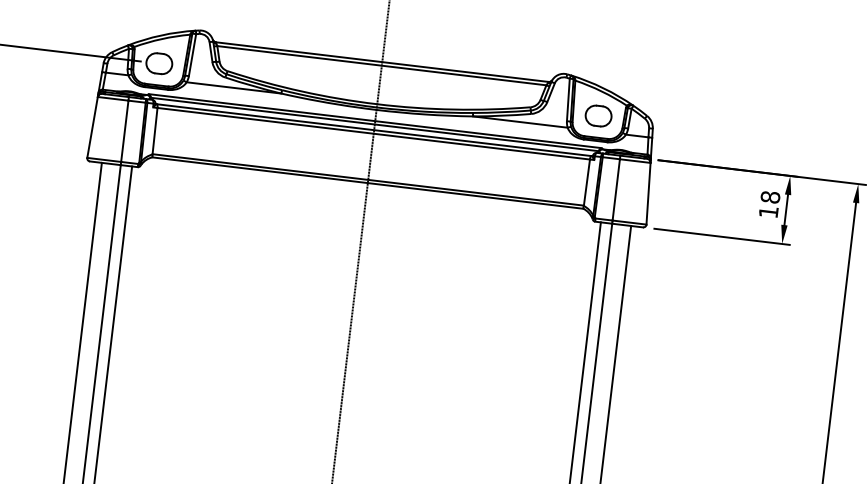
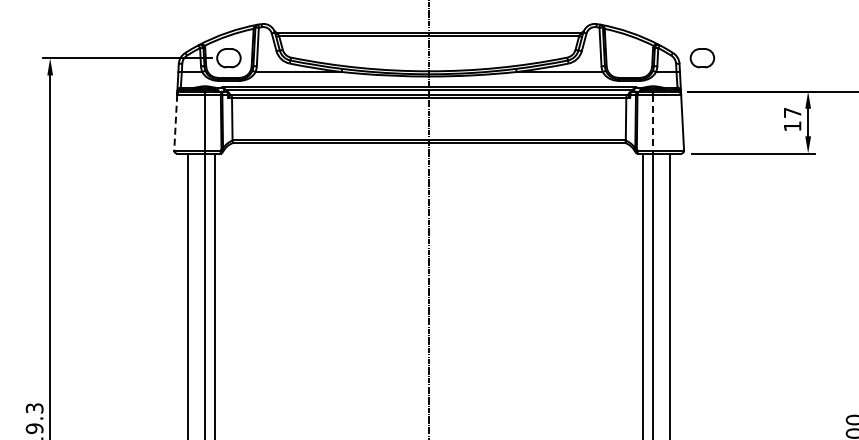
part: (597, 116) -> (701, 58), moved
line: (92, 127) -> (175, 122), solid -> dashed
line: (616, 189) -> (653, 122), solid -> dashed
text: (770, 196) -> (792, 112), 18 -> 17

